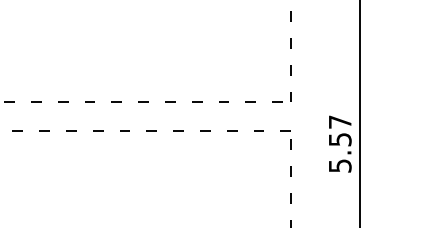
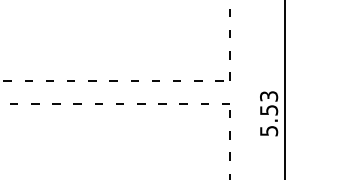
text: (340, 122) -> (269, 96), 5.57 -> 5.53

